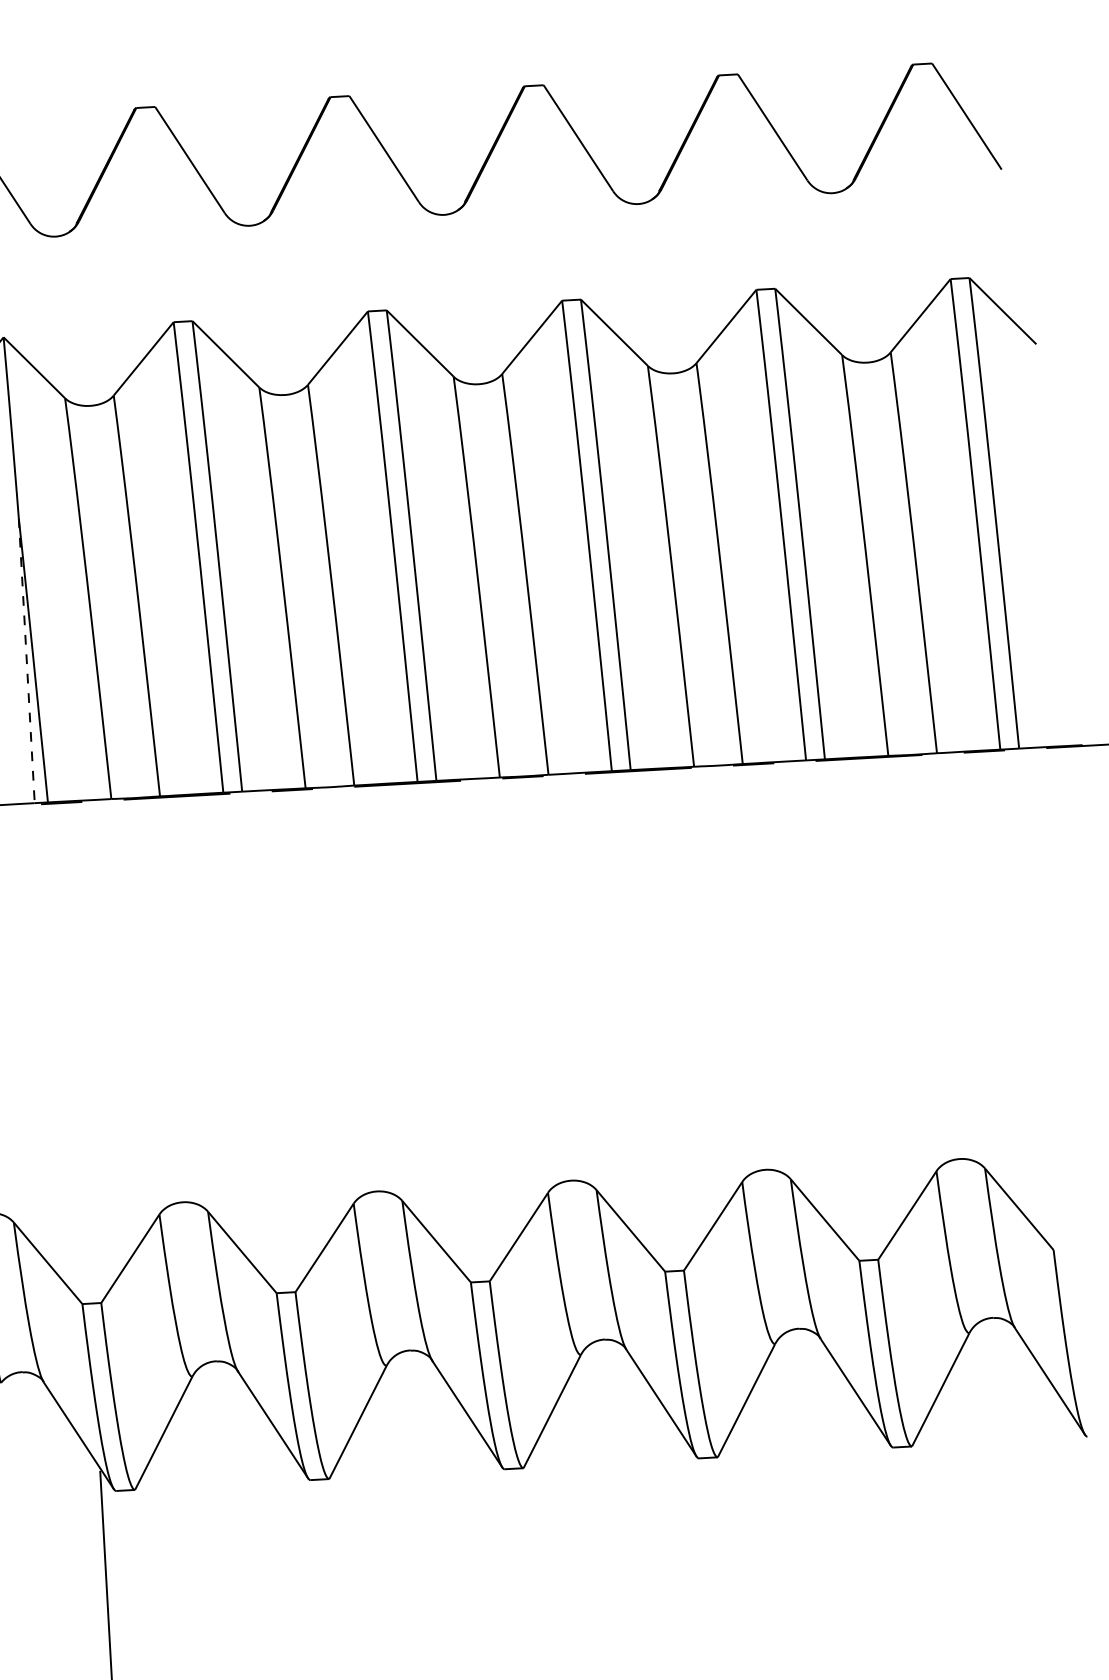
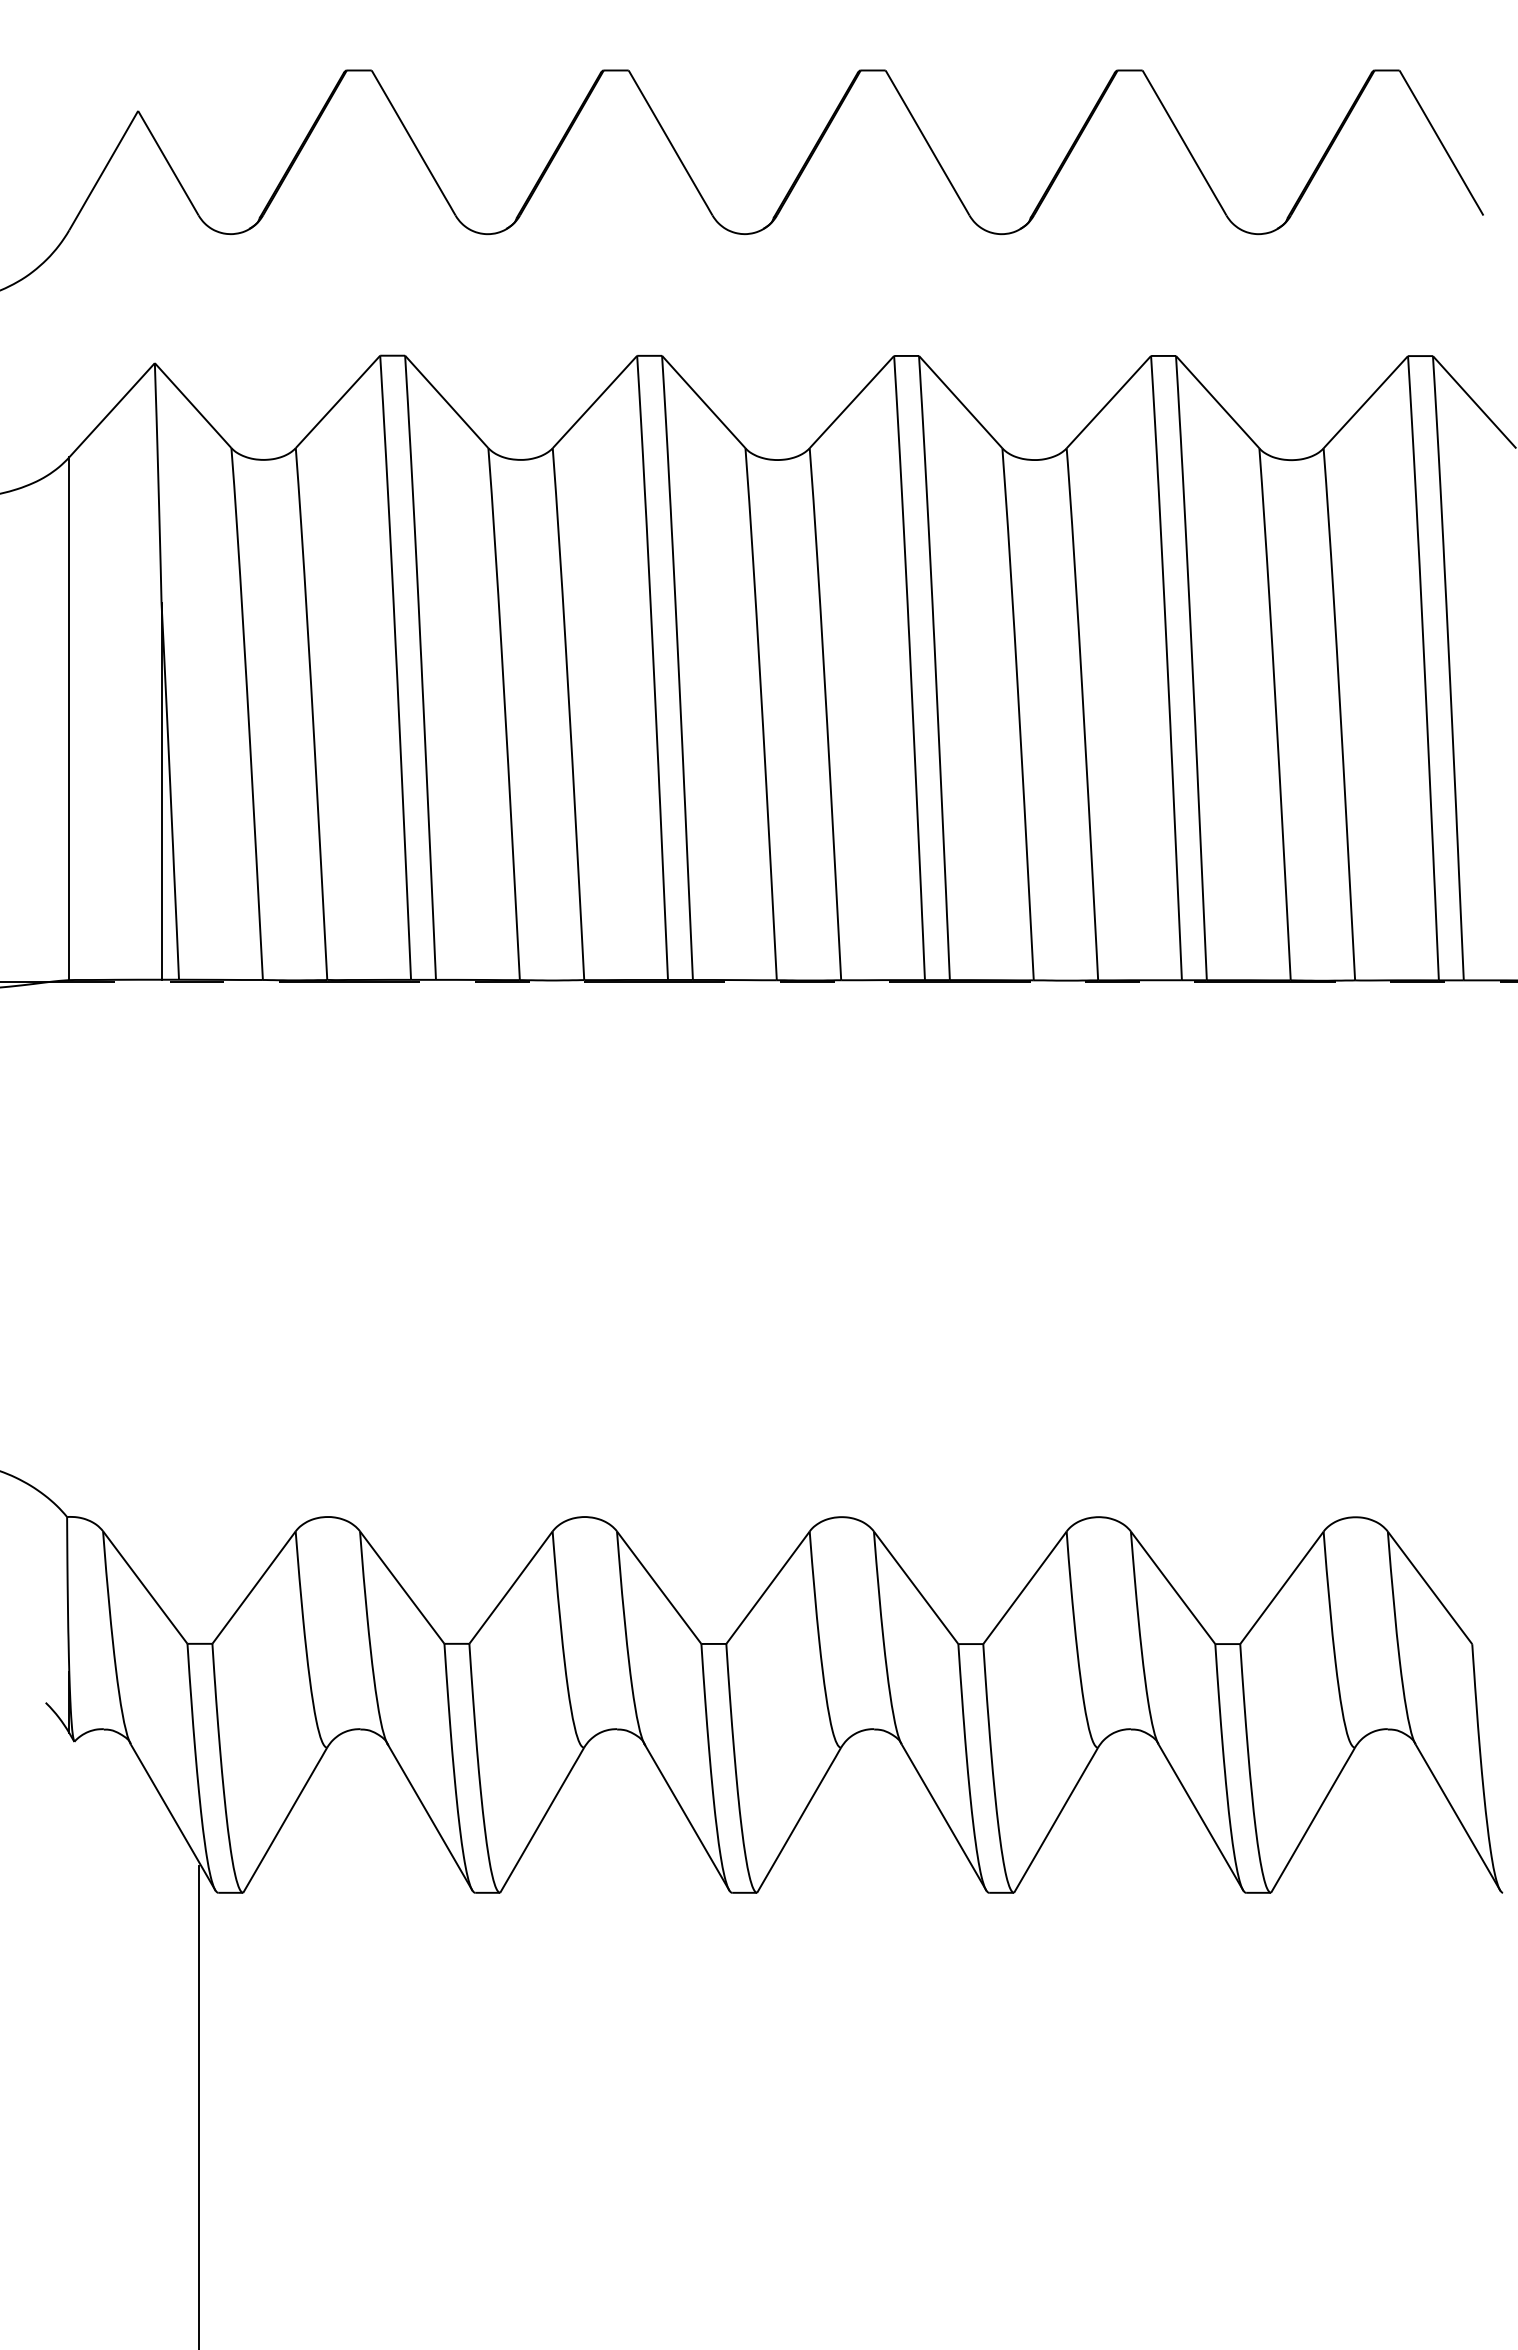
line: (26, 660) -> (161, 791), dashed -> solid

